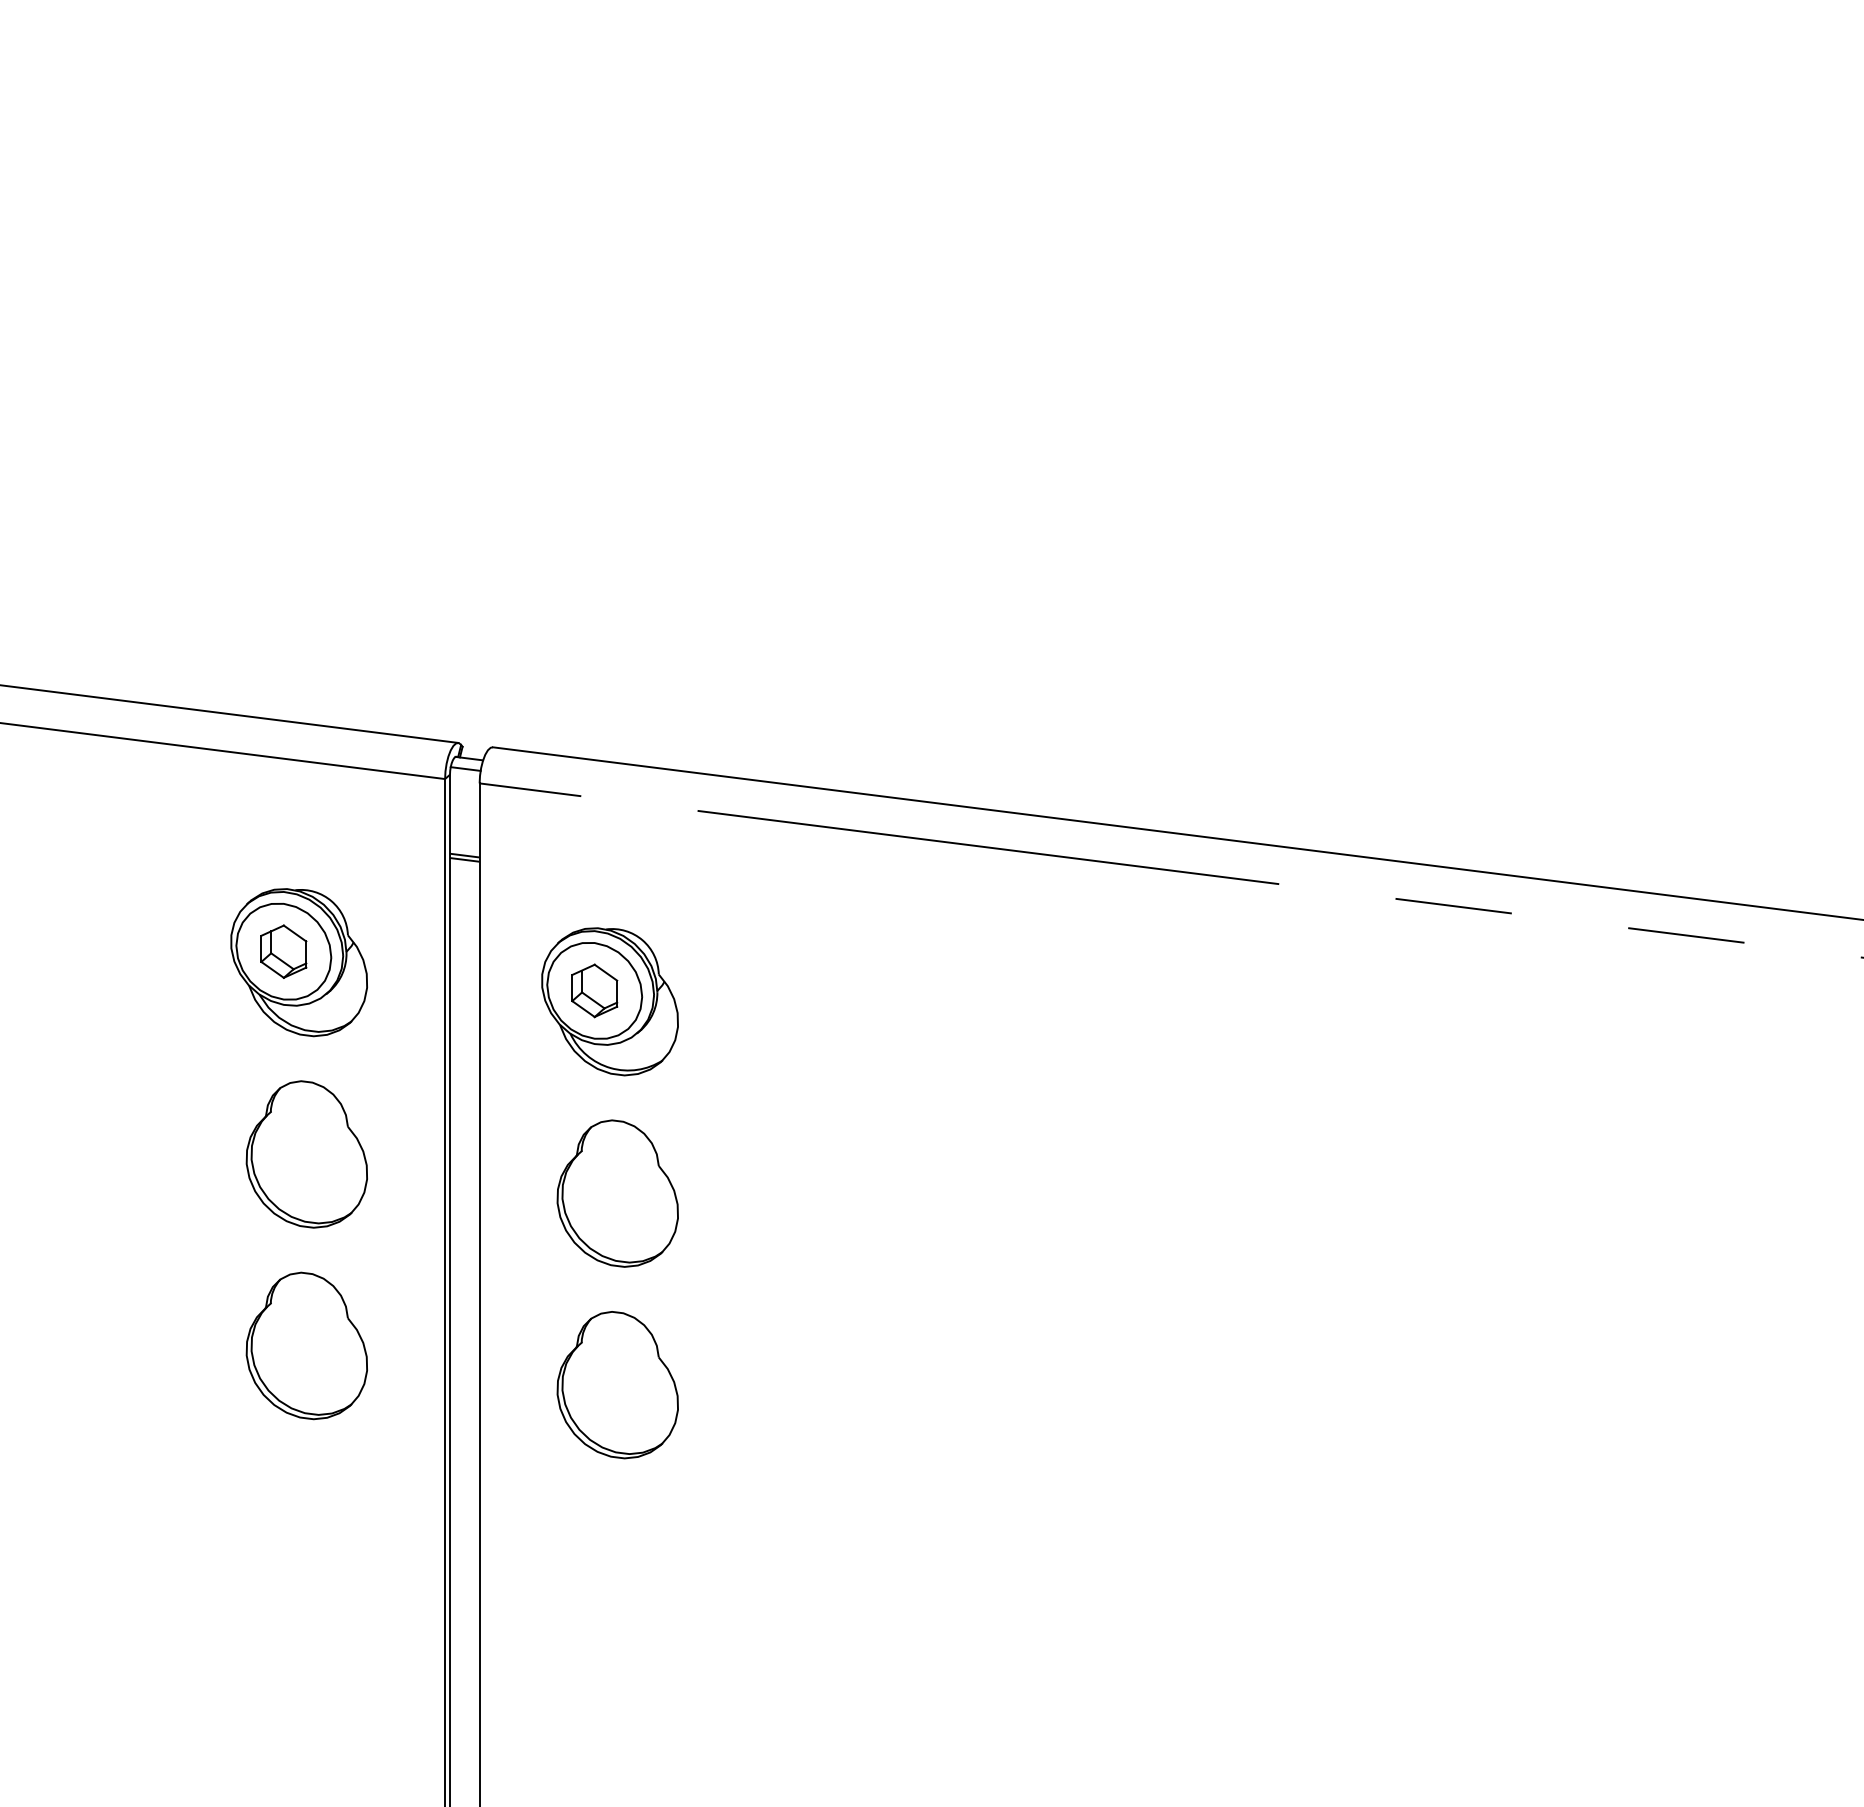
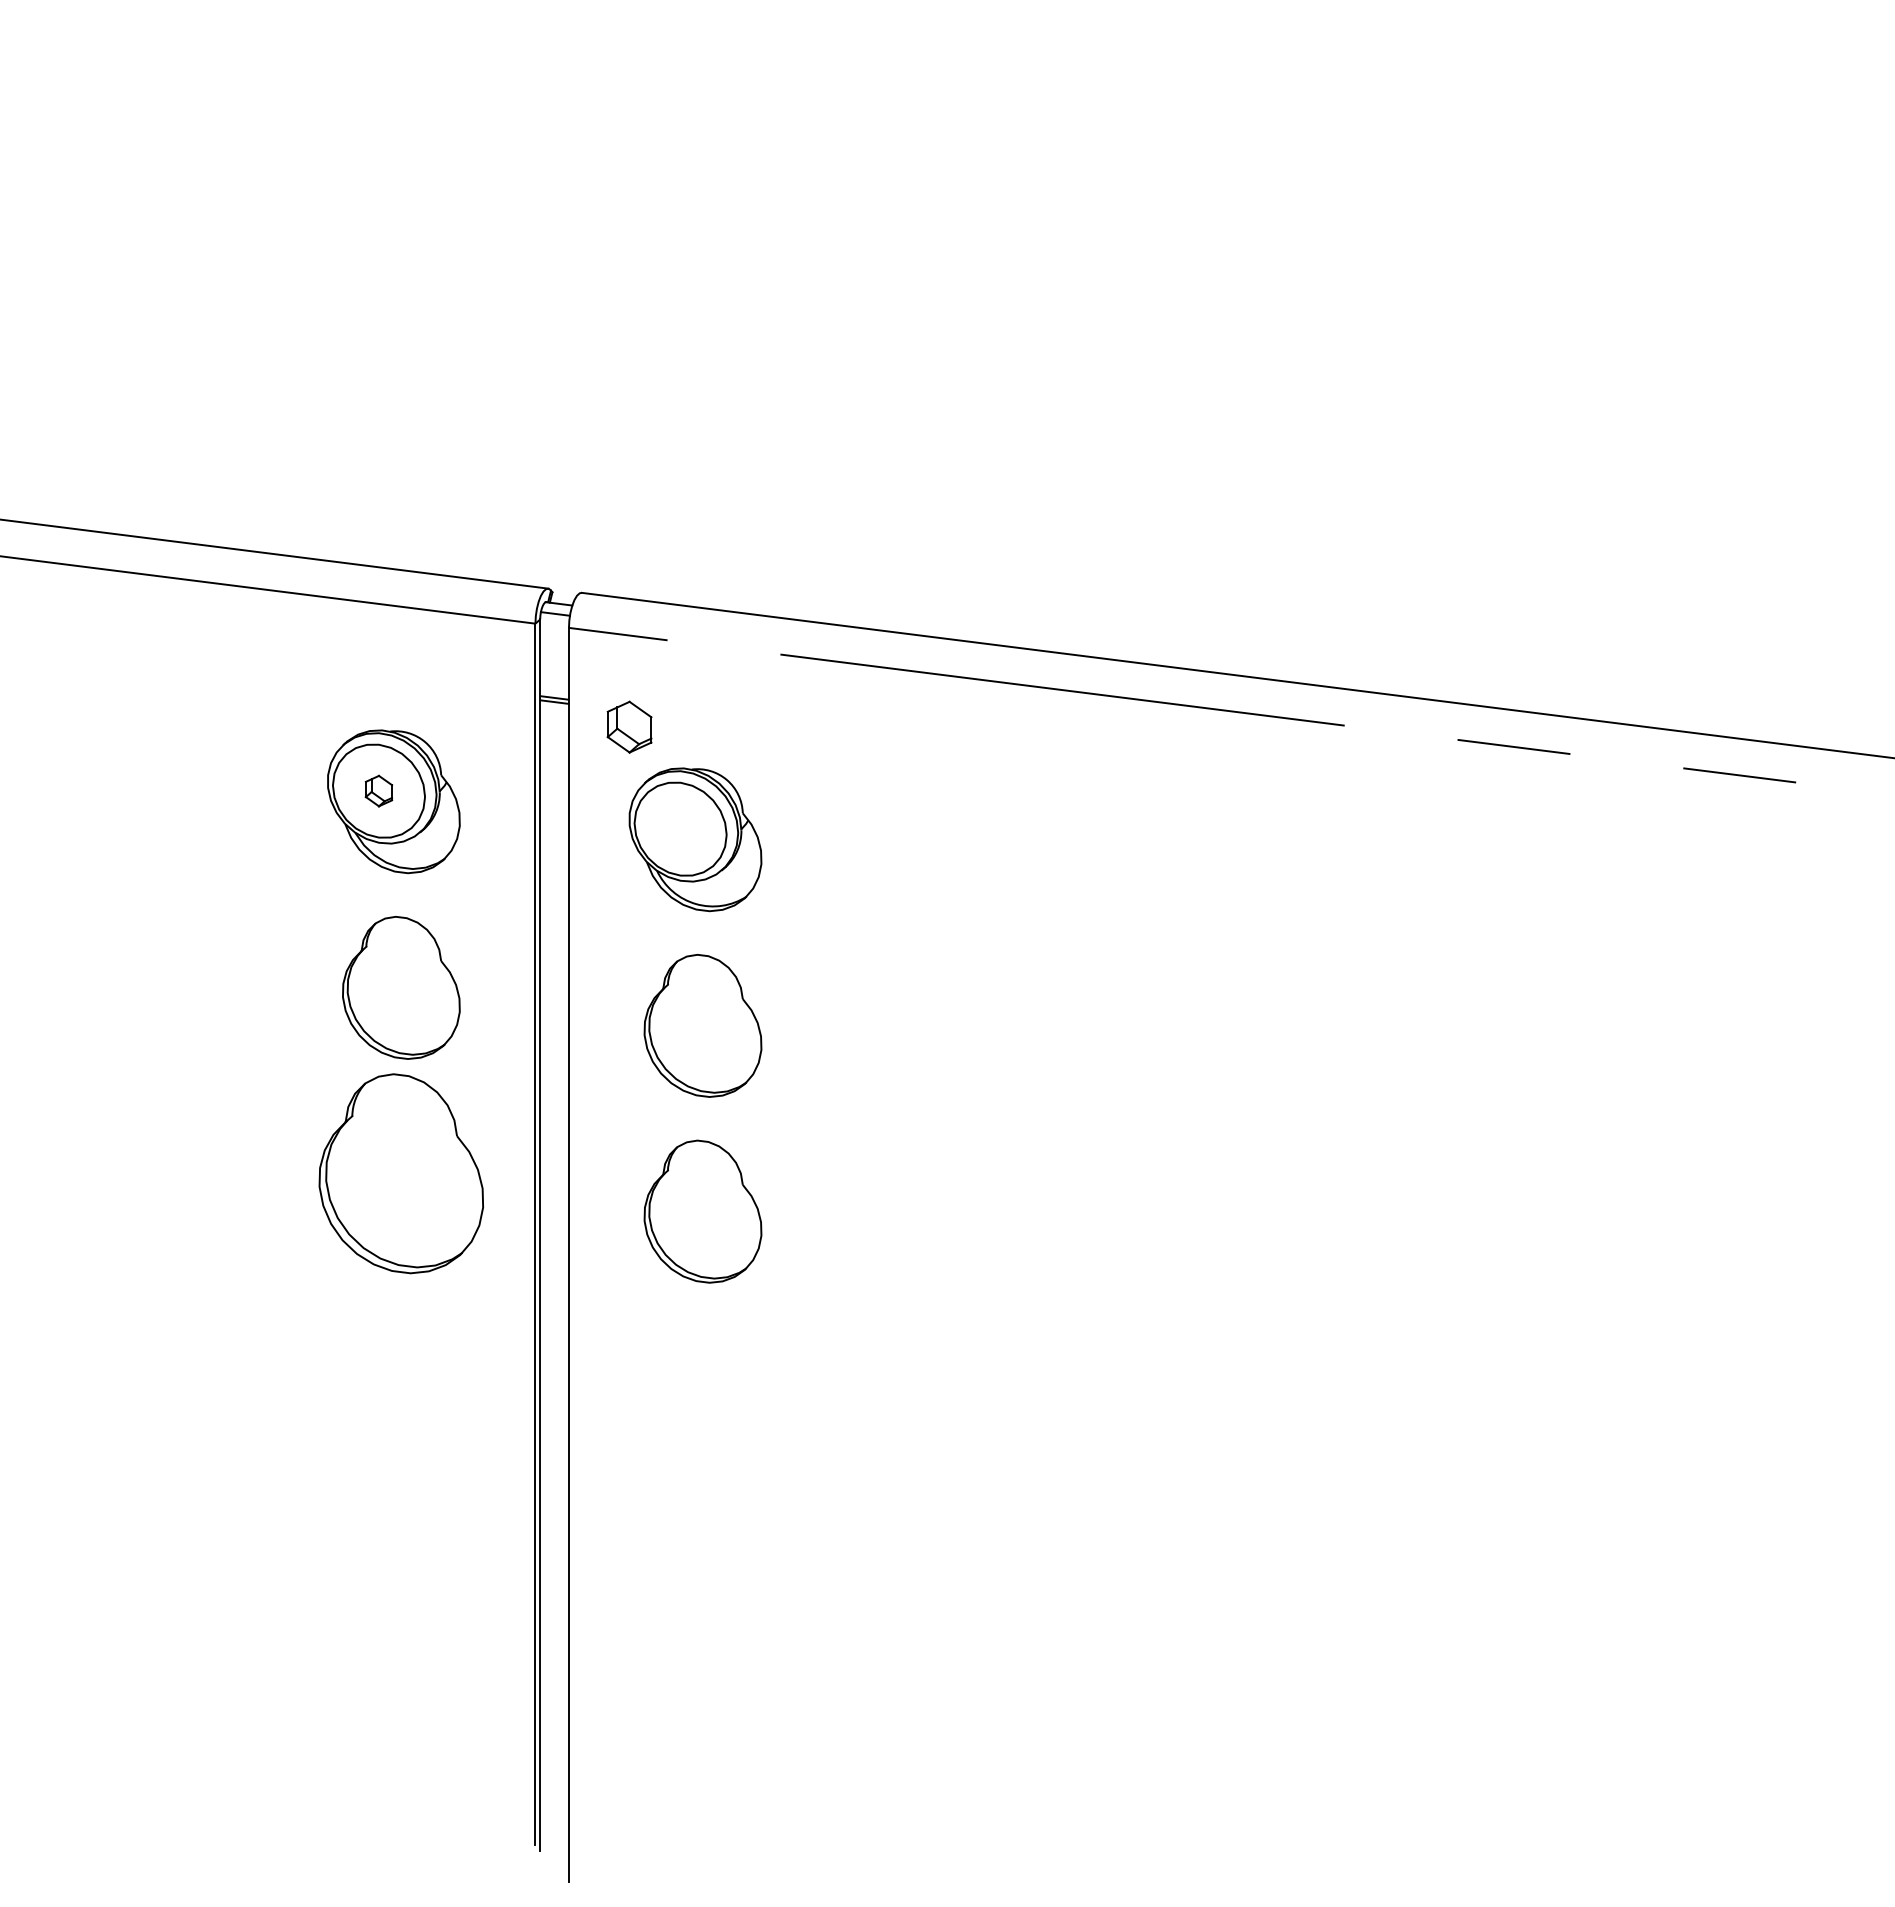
part: (283, 951) -> (378, 790), size x0.6
part: (594, 990) -> (629, 726), moved
part: (307, 1345) -> (401, 1173), size x1.4

